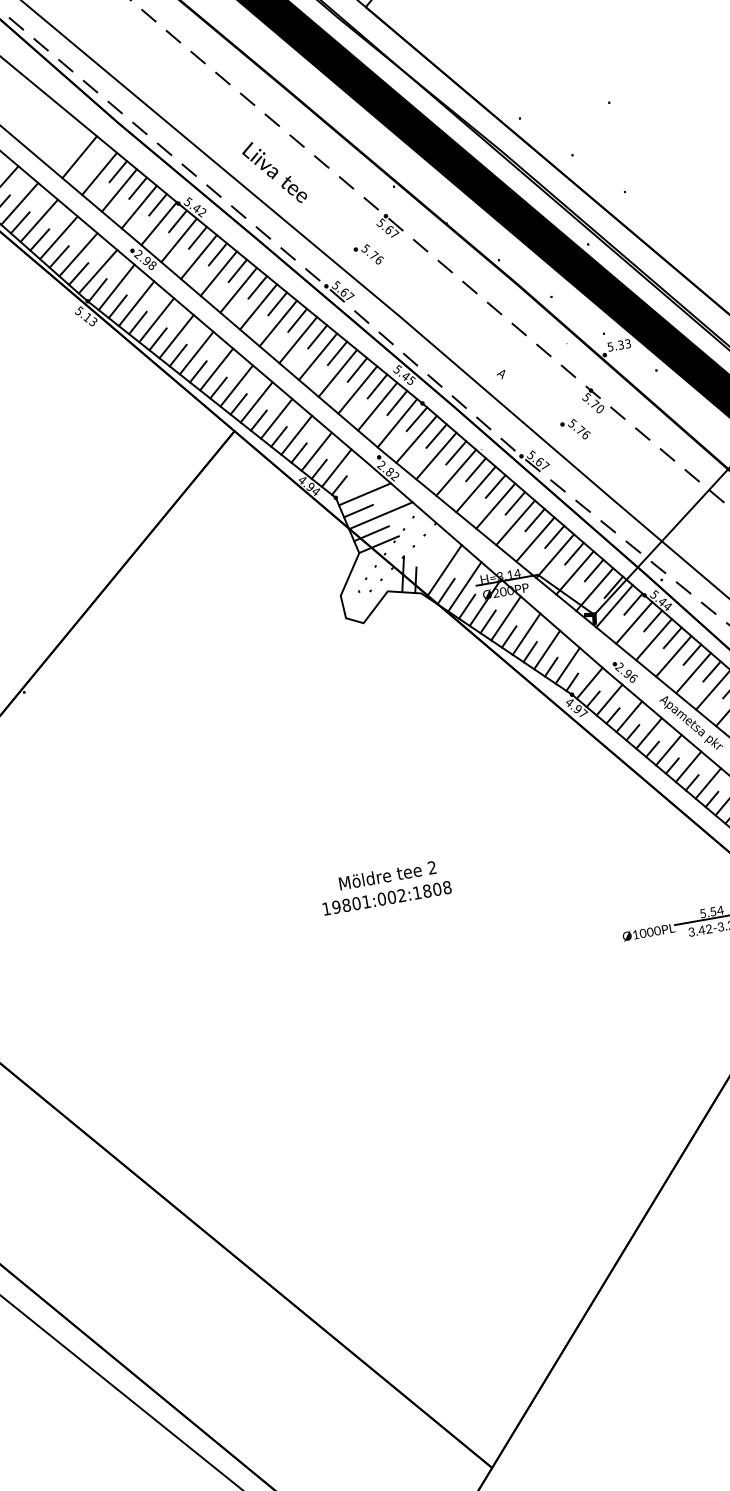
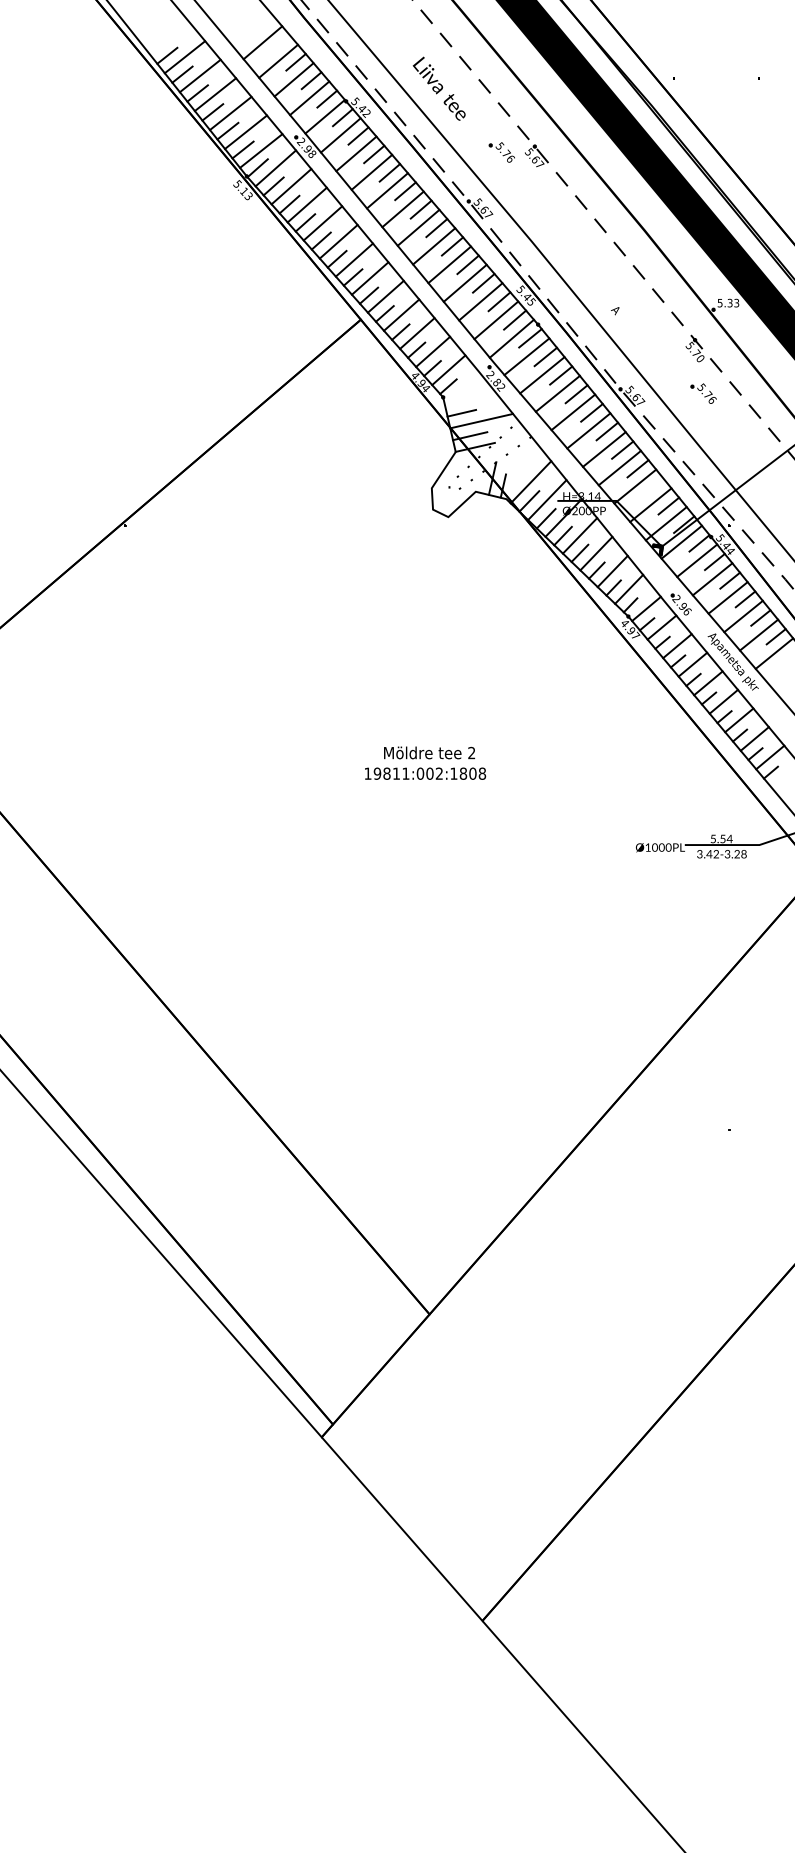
part: (368, 255) -> (501, 152), moved
part: (575, 429) -> (703, 393), moved
line: (364, 493) -> (470, 398), removed
line: (574, 552) -> (653, 486), removed
text: (356, 903) -> (396, 773), 19801:002:1808 -> 19811:002:1808

